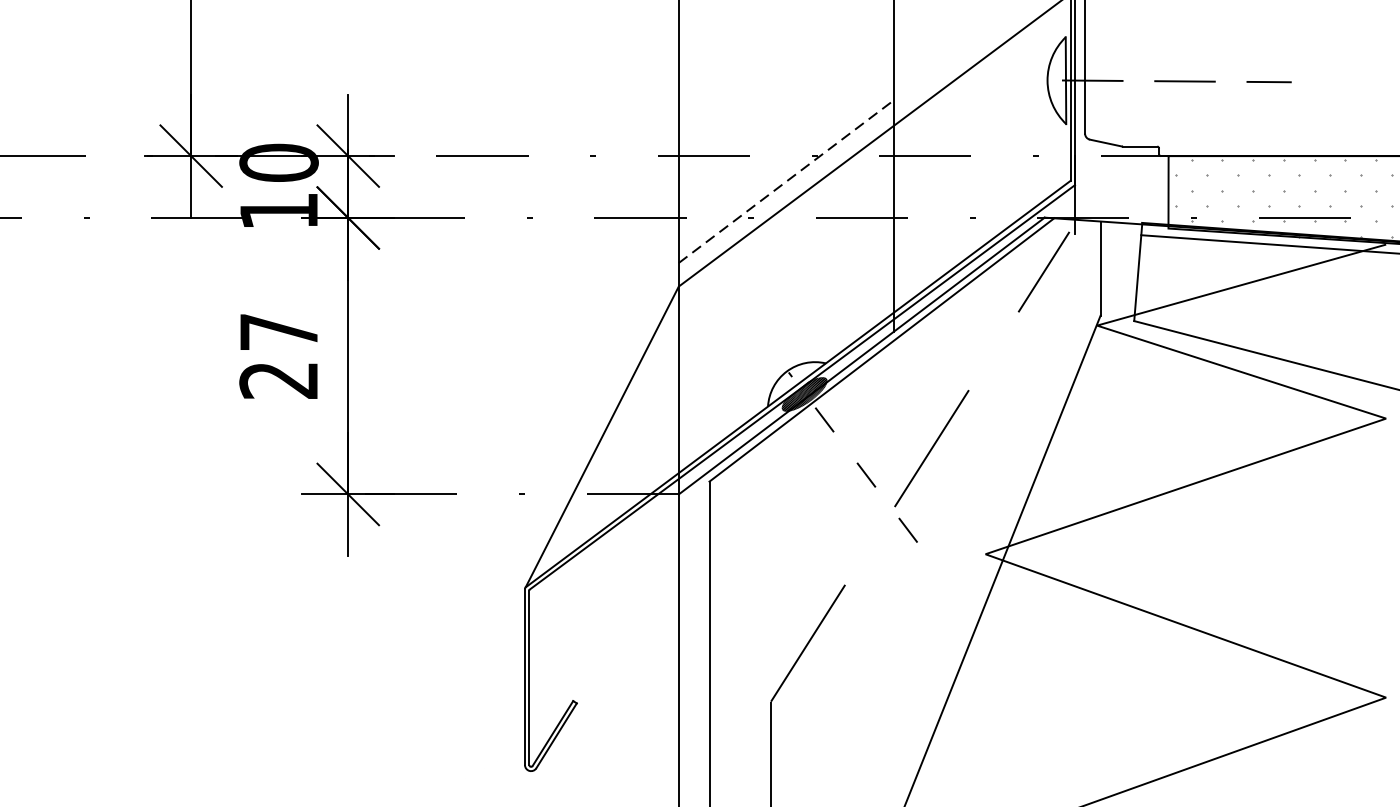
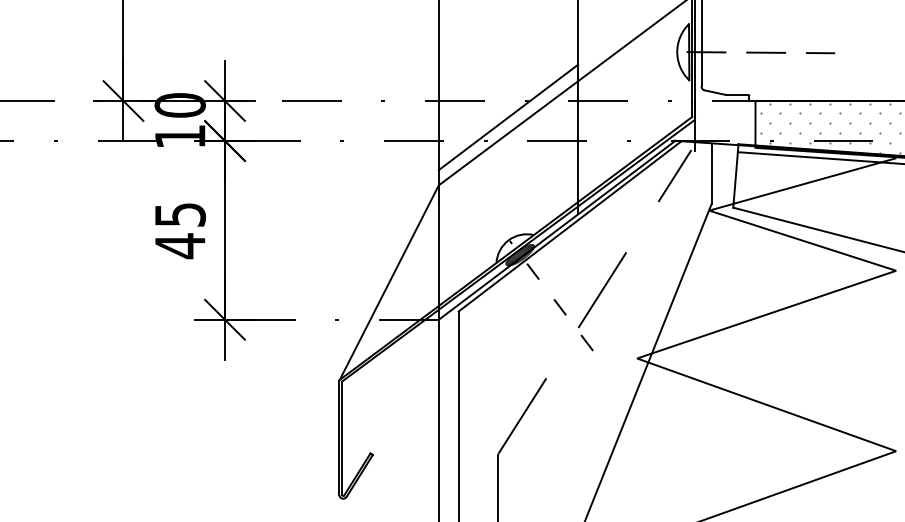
line: (786, 181) -> (508, 117), dashed -> solid
text: (279, 357) -> (180, 231), 27 -> 45

